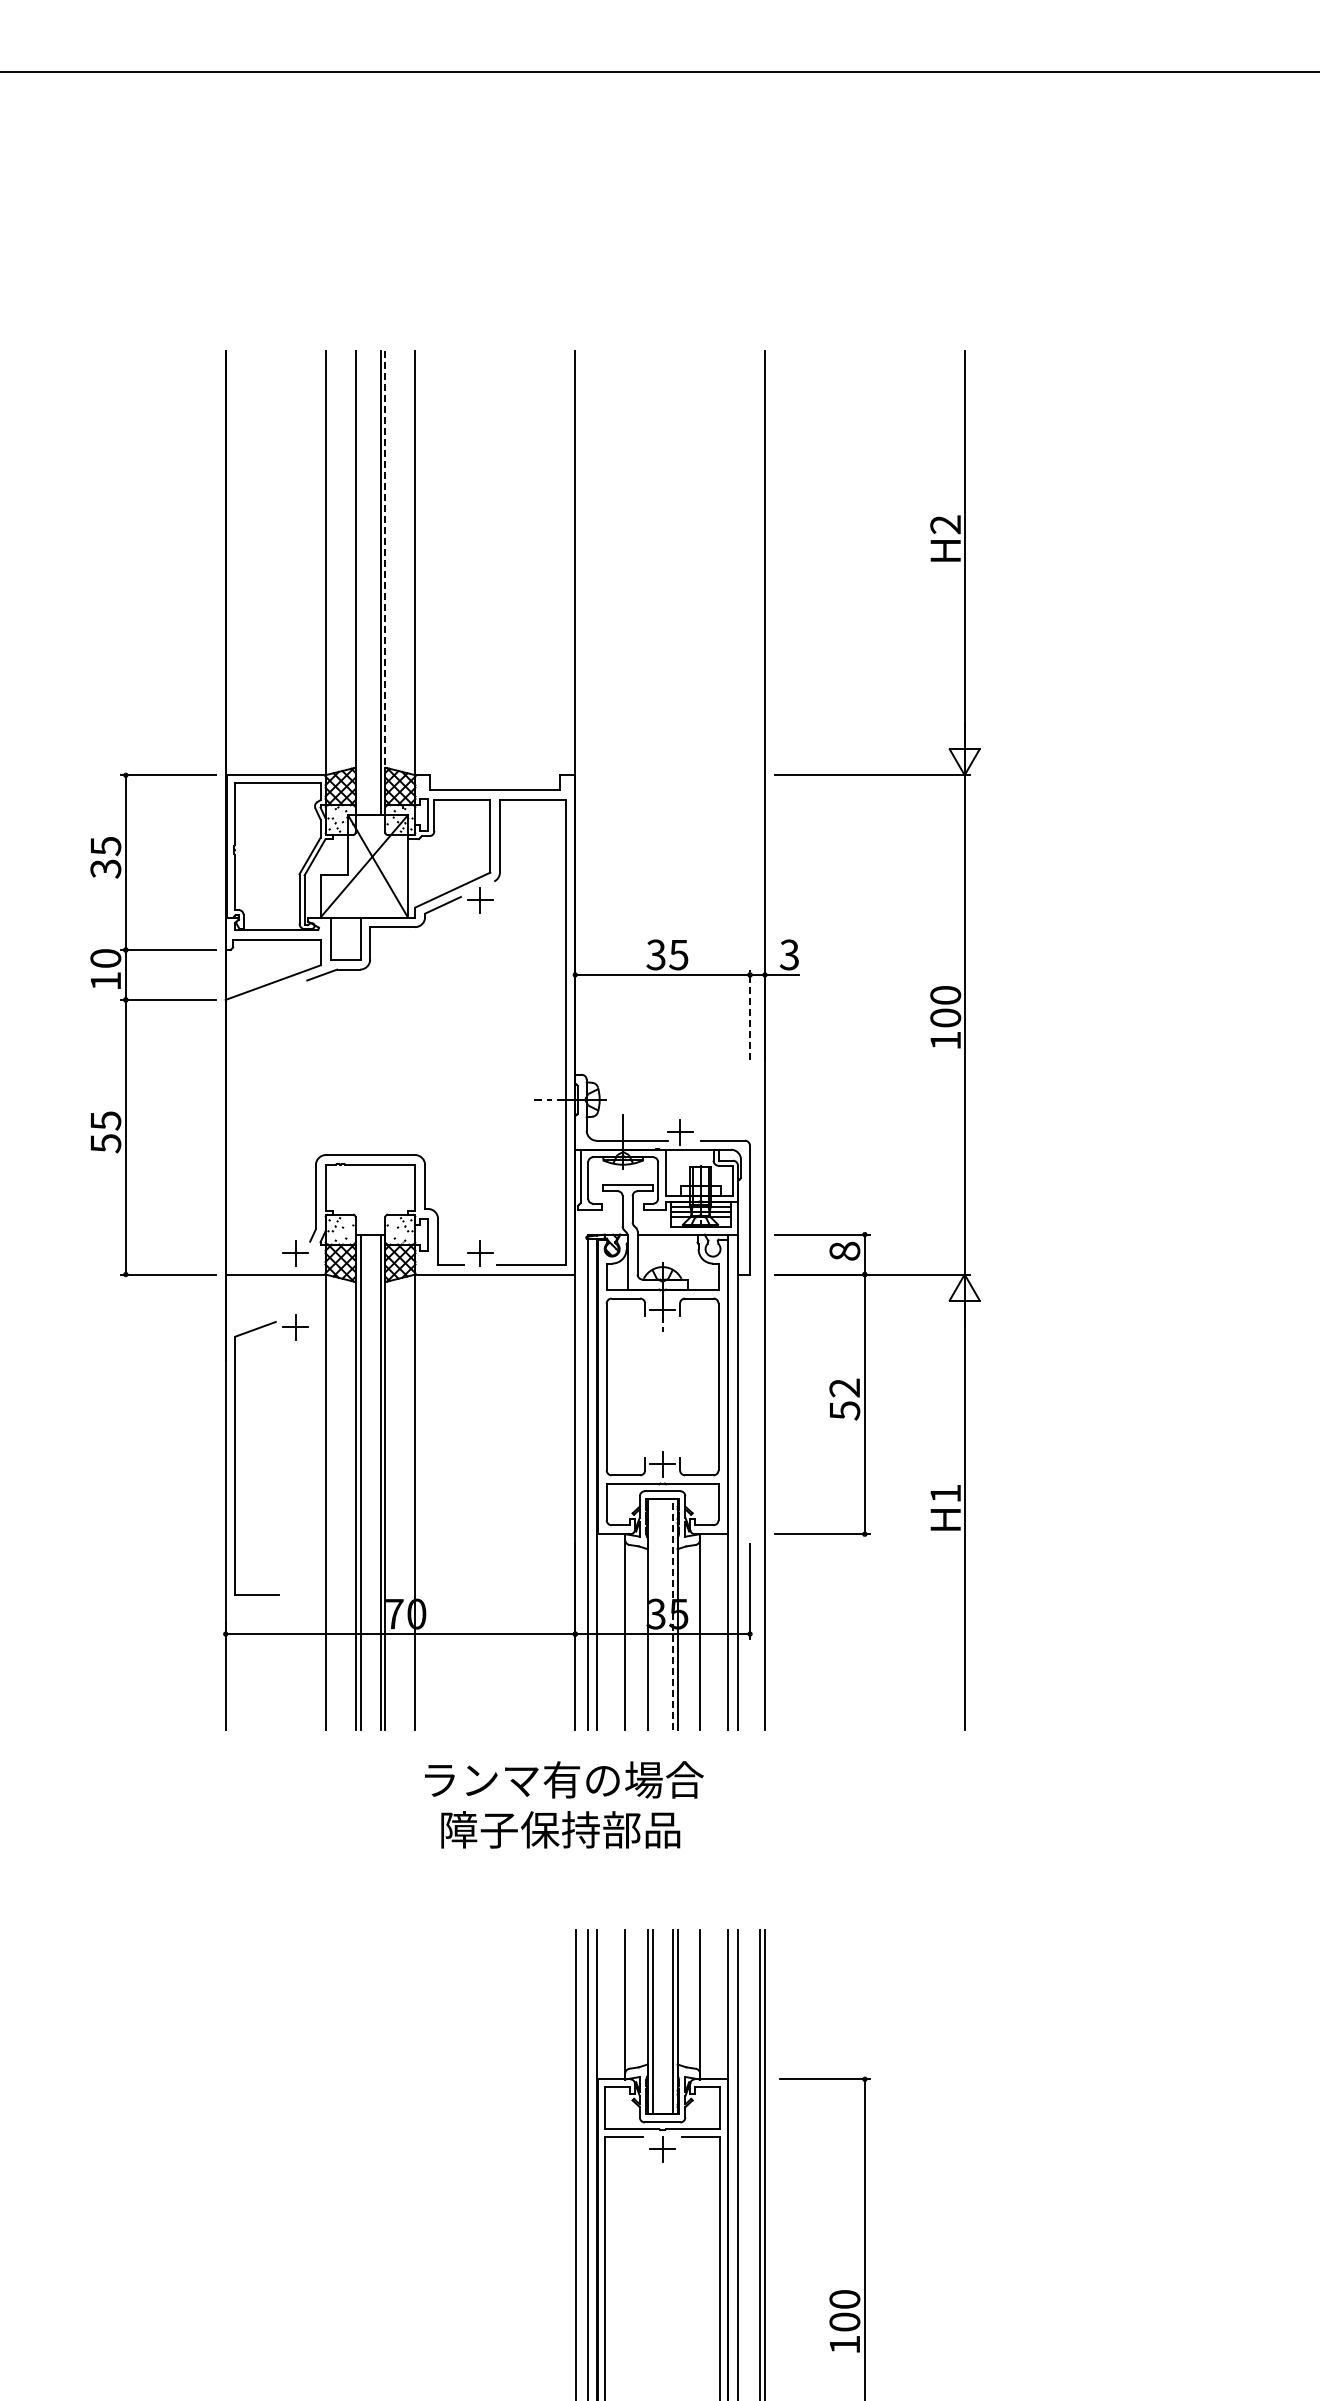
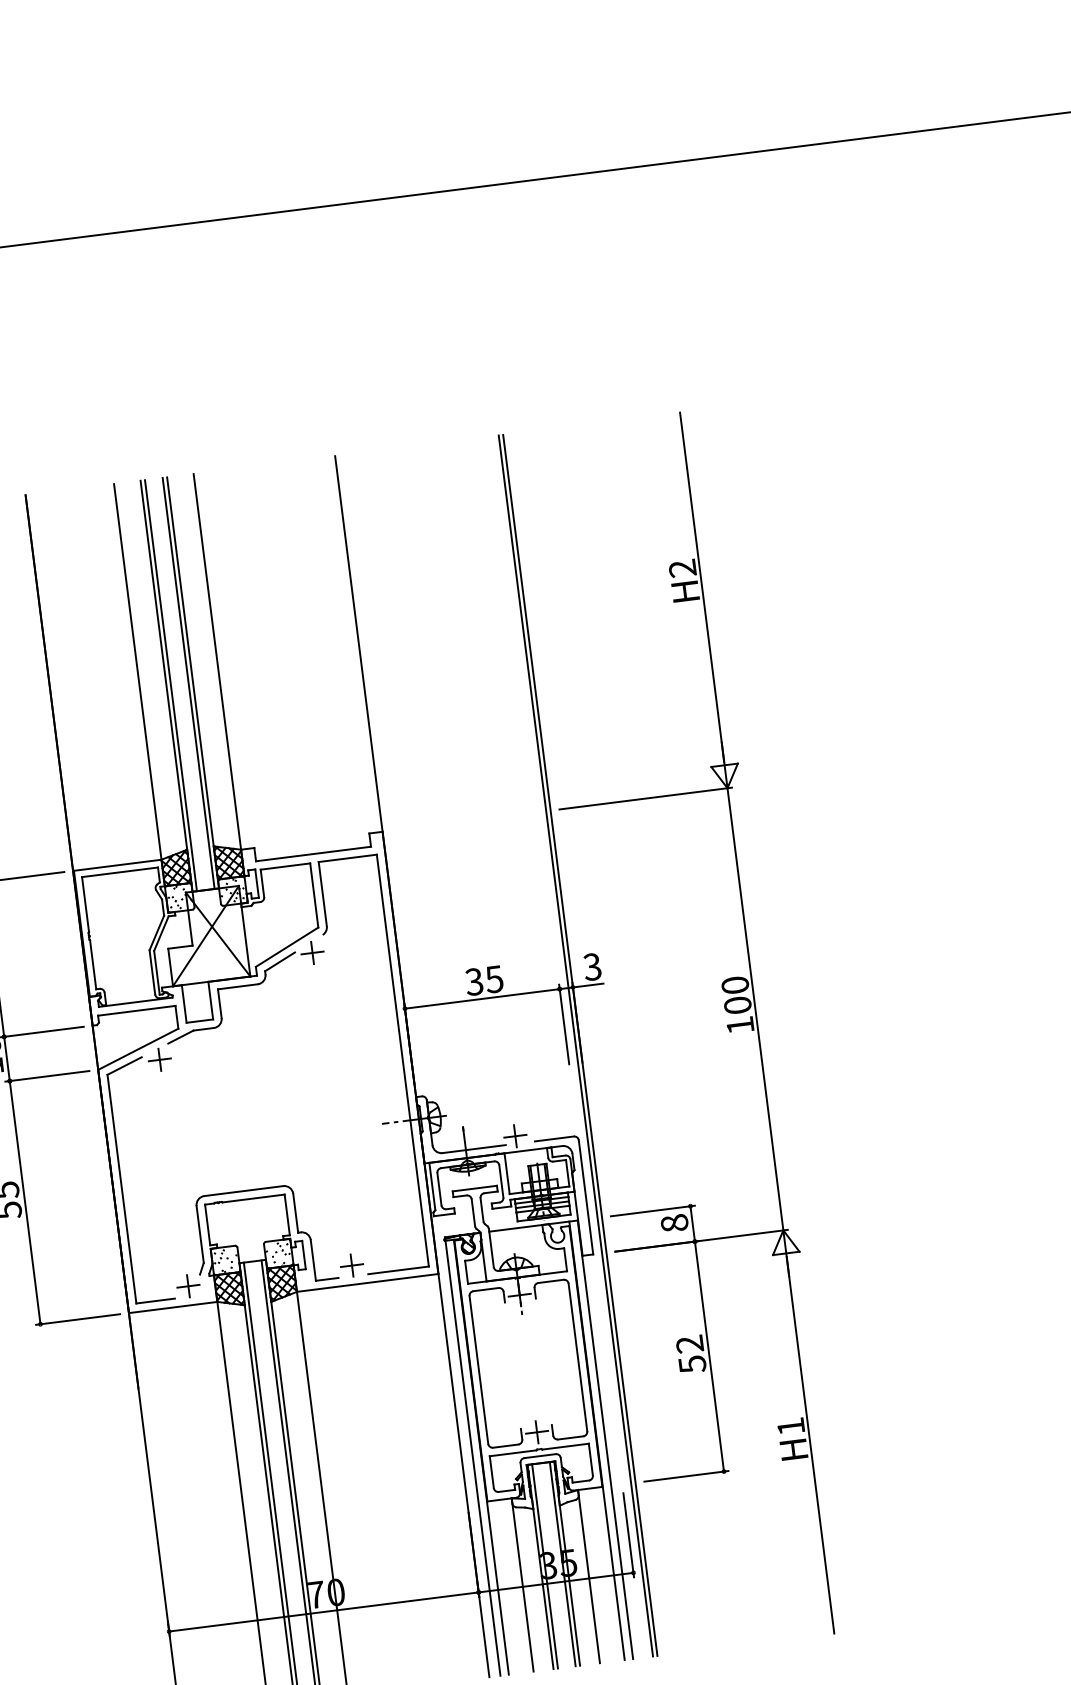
line: (360, 583) -> (171, 686), added
line: (385, 583) -> (193, 683), dashed -> solid
line: (750, 1014) -> (564, 1024), dashed -> solid
line: (759, 1040) -> (575, 1046), added
part: (235, 1454) -> (120, 1179), moved
line: (652, 1614) -> (544, 1566), added
line: (672, 1614) -> (562, 1564), dashed -> solid

